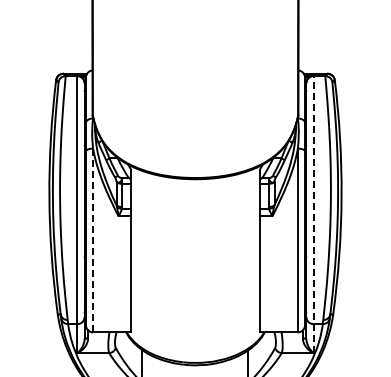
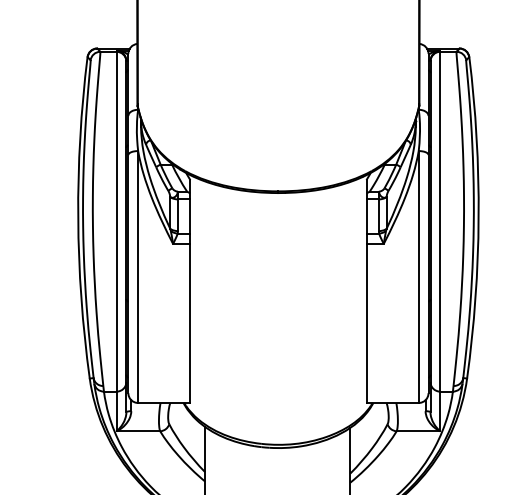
line: (313, 214) -> (440, 241), dashed -> solid
line: (93, 240) -> (138, 277), dashed -> solid

